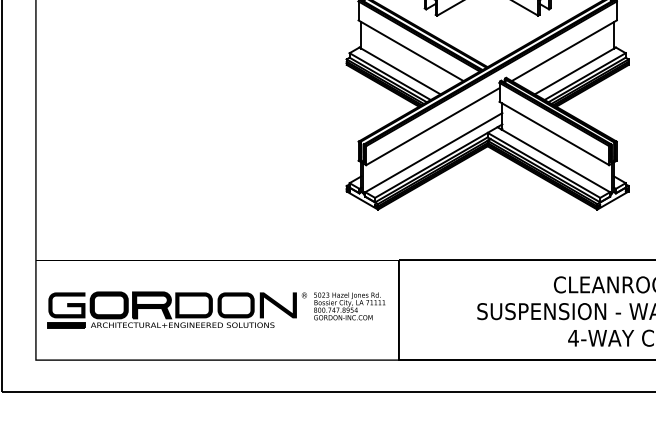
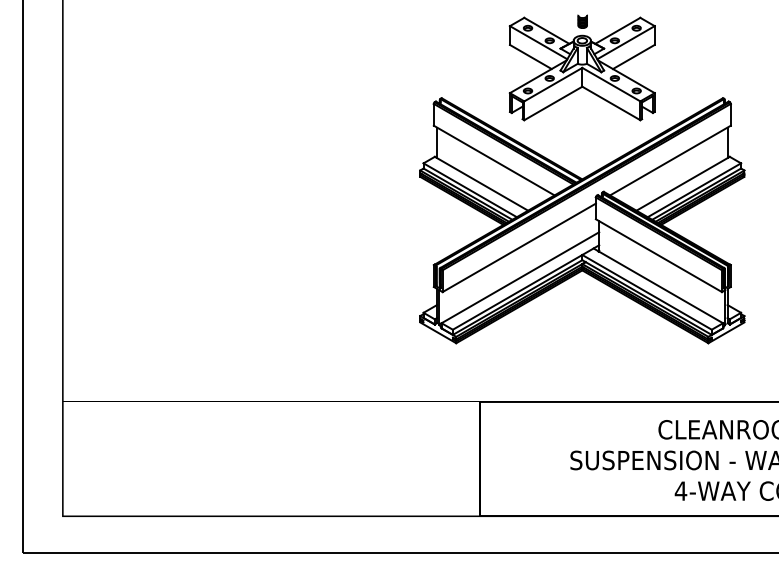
part: (216, 309) -> (270, 458), removed

